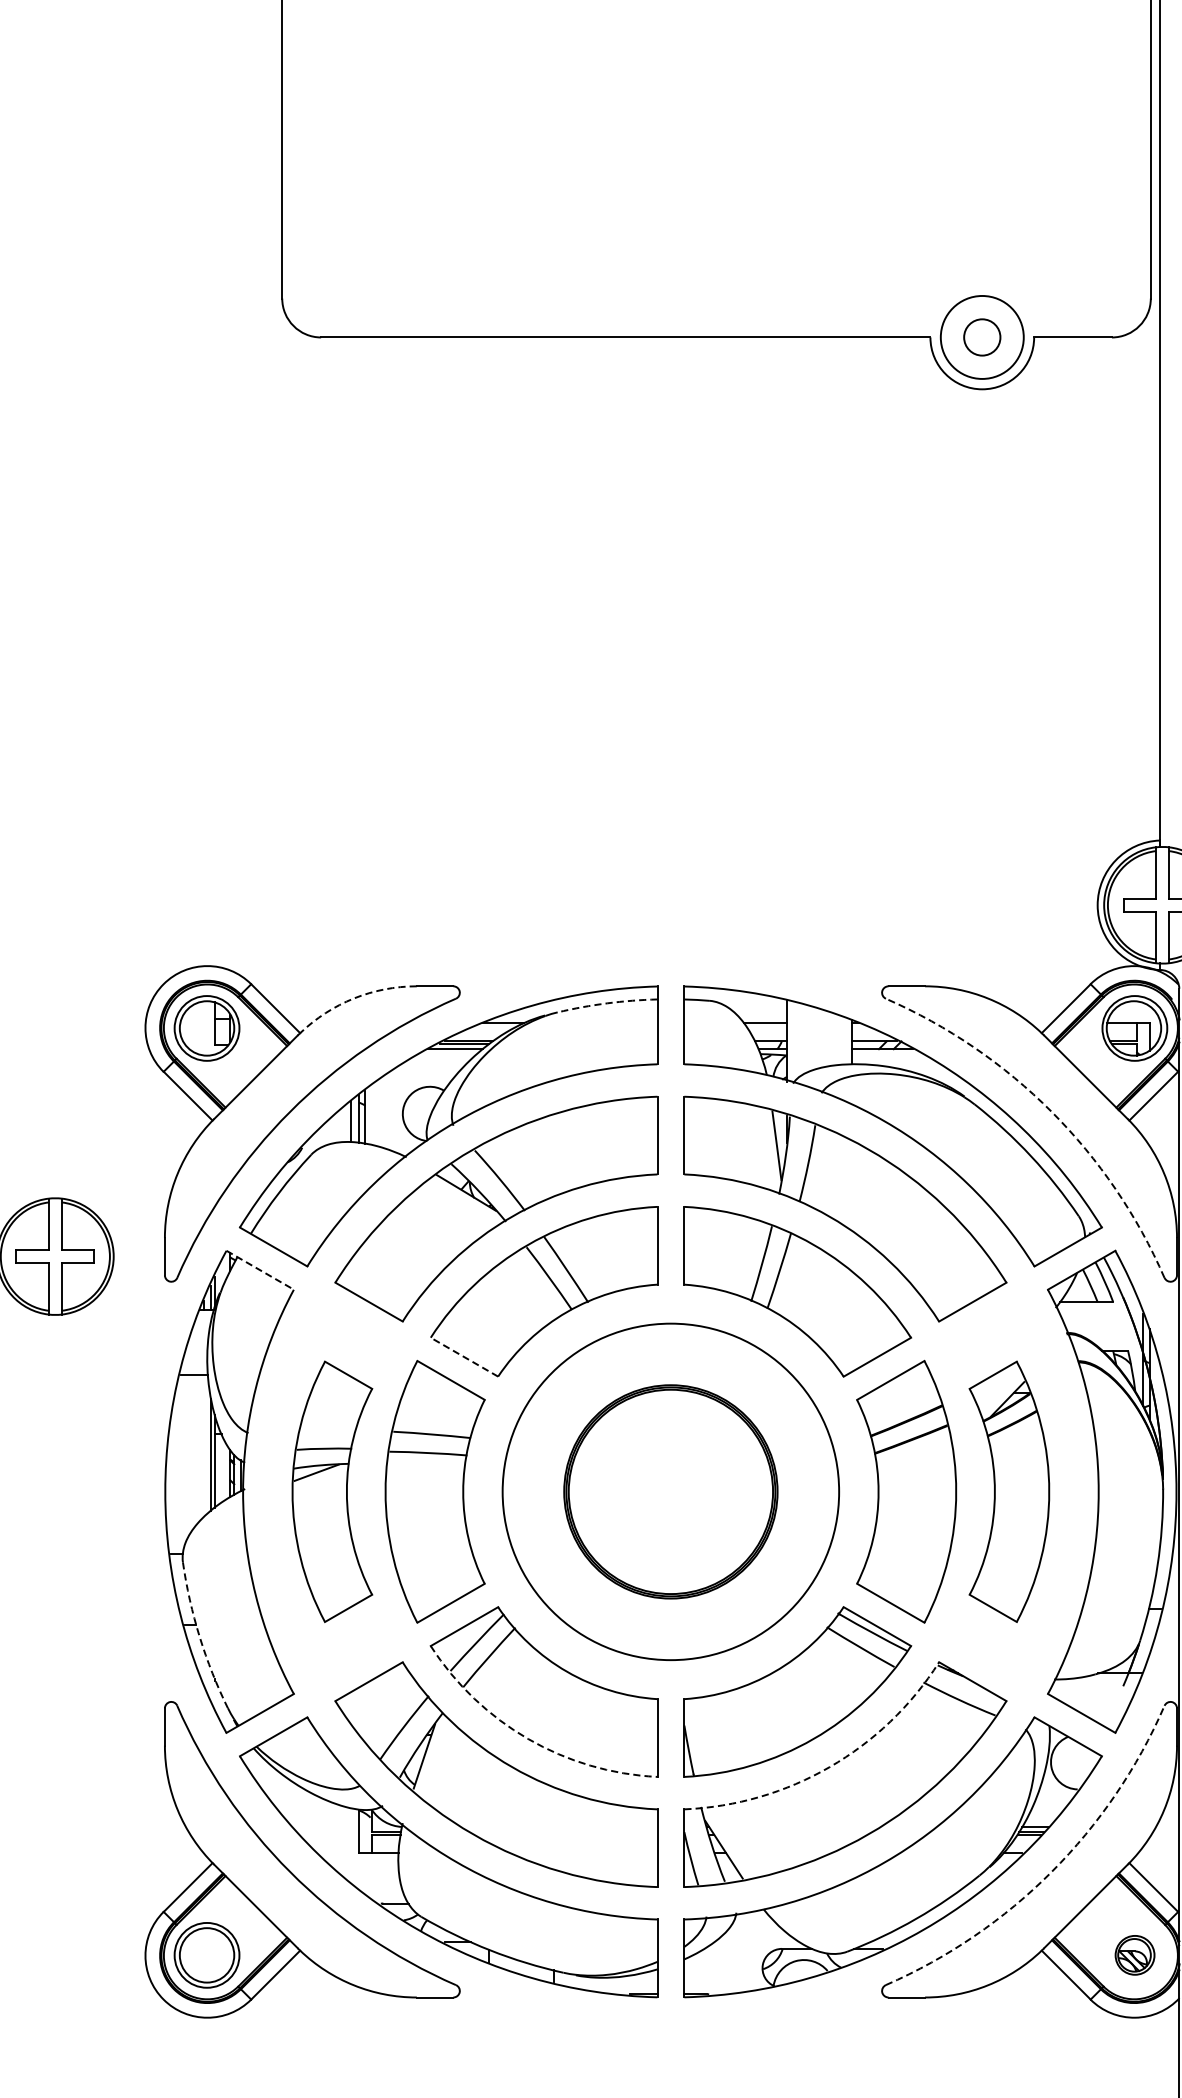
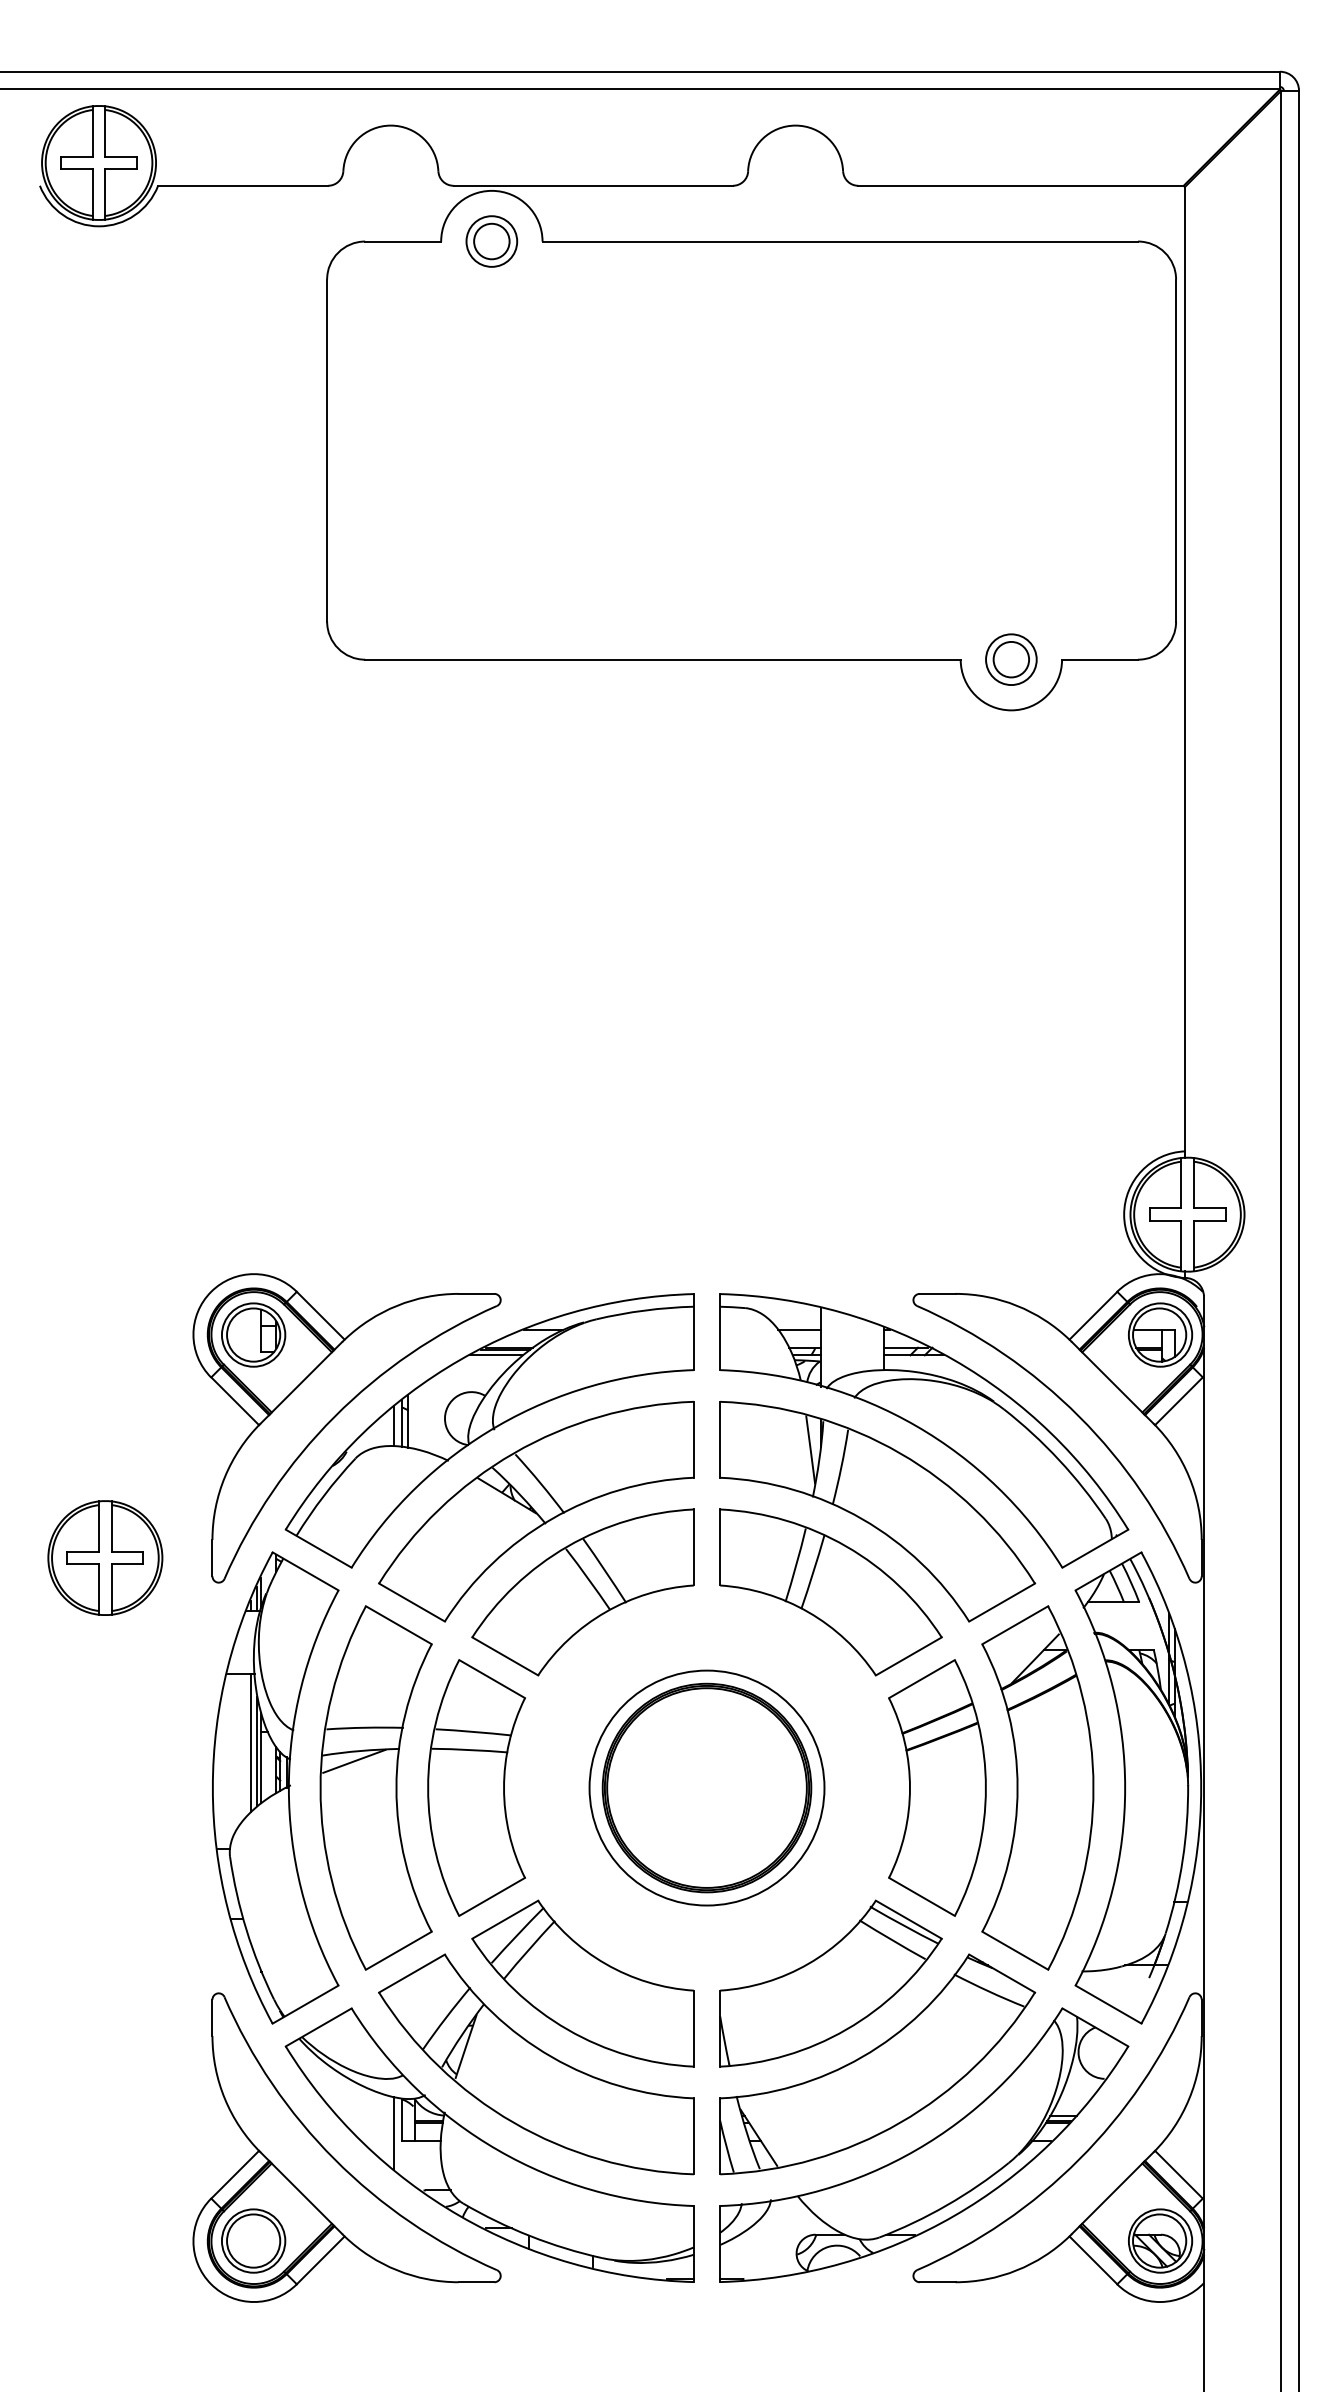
circle: (982, 337) -> (1011, 659), size x0.62
arc: (354, 998) -> (397, 1305), dashed -> solid
arc: (606, 1003) -> (644, 1310), dashed -> solid
arc: (1051, 1111) -> (1079, 1416), dashed -> solid
line: (261, 1270) -> (306, 1571), dashed -> solid
line: (463, 1357) -> (504, 1656), dashed -> solid
line: (204, 1446) -> (251, 1743), added
part: (331, 1491) -> (375, 1787), size x1.43
circle: (670, 1491) -> (706, 1787), size x0.71
part: (1009, 1491) -> (1037, 1787), size x1.43
arc: (199, 1636) -> (246, 1929), dashed -> solid
arc: (528, 1738) -> (567, 2029), dashed -> solid
arc: (829, 1767) -> (862, 2057), dashed -> solid
line: (351, 1845) -> (394, 2133), added
arc: (1051, 1871) -> (1079, 2159), dashed -> solid
part: (1134, 1954) -> (1160, 2240), size x1.67

